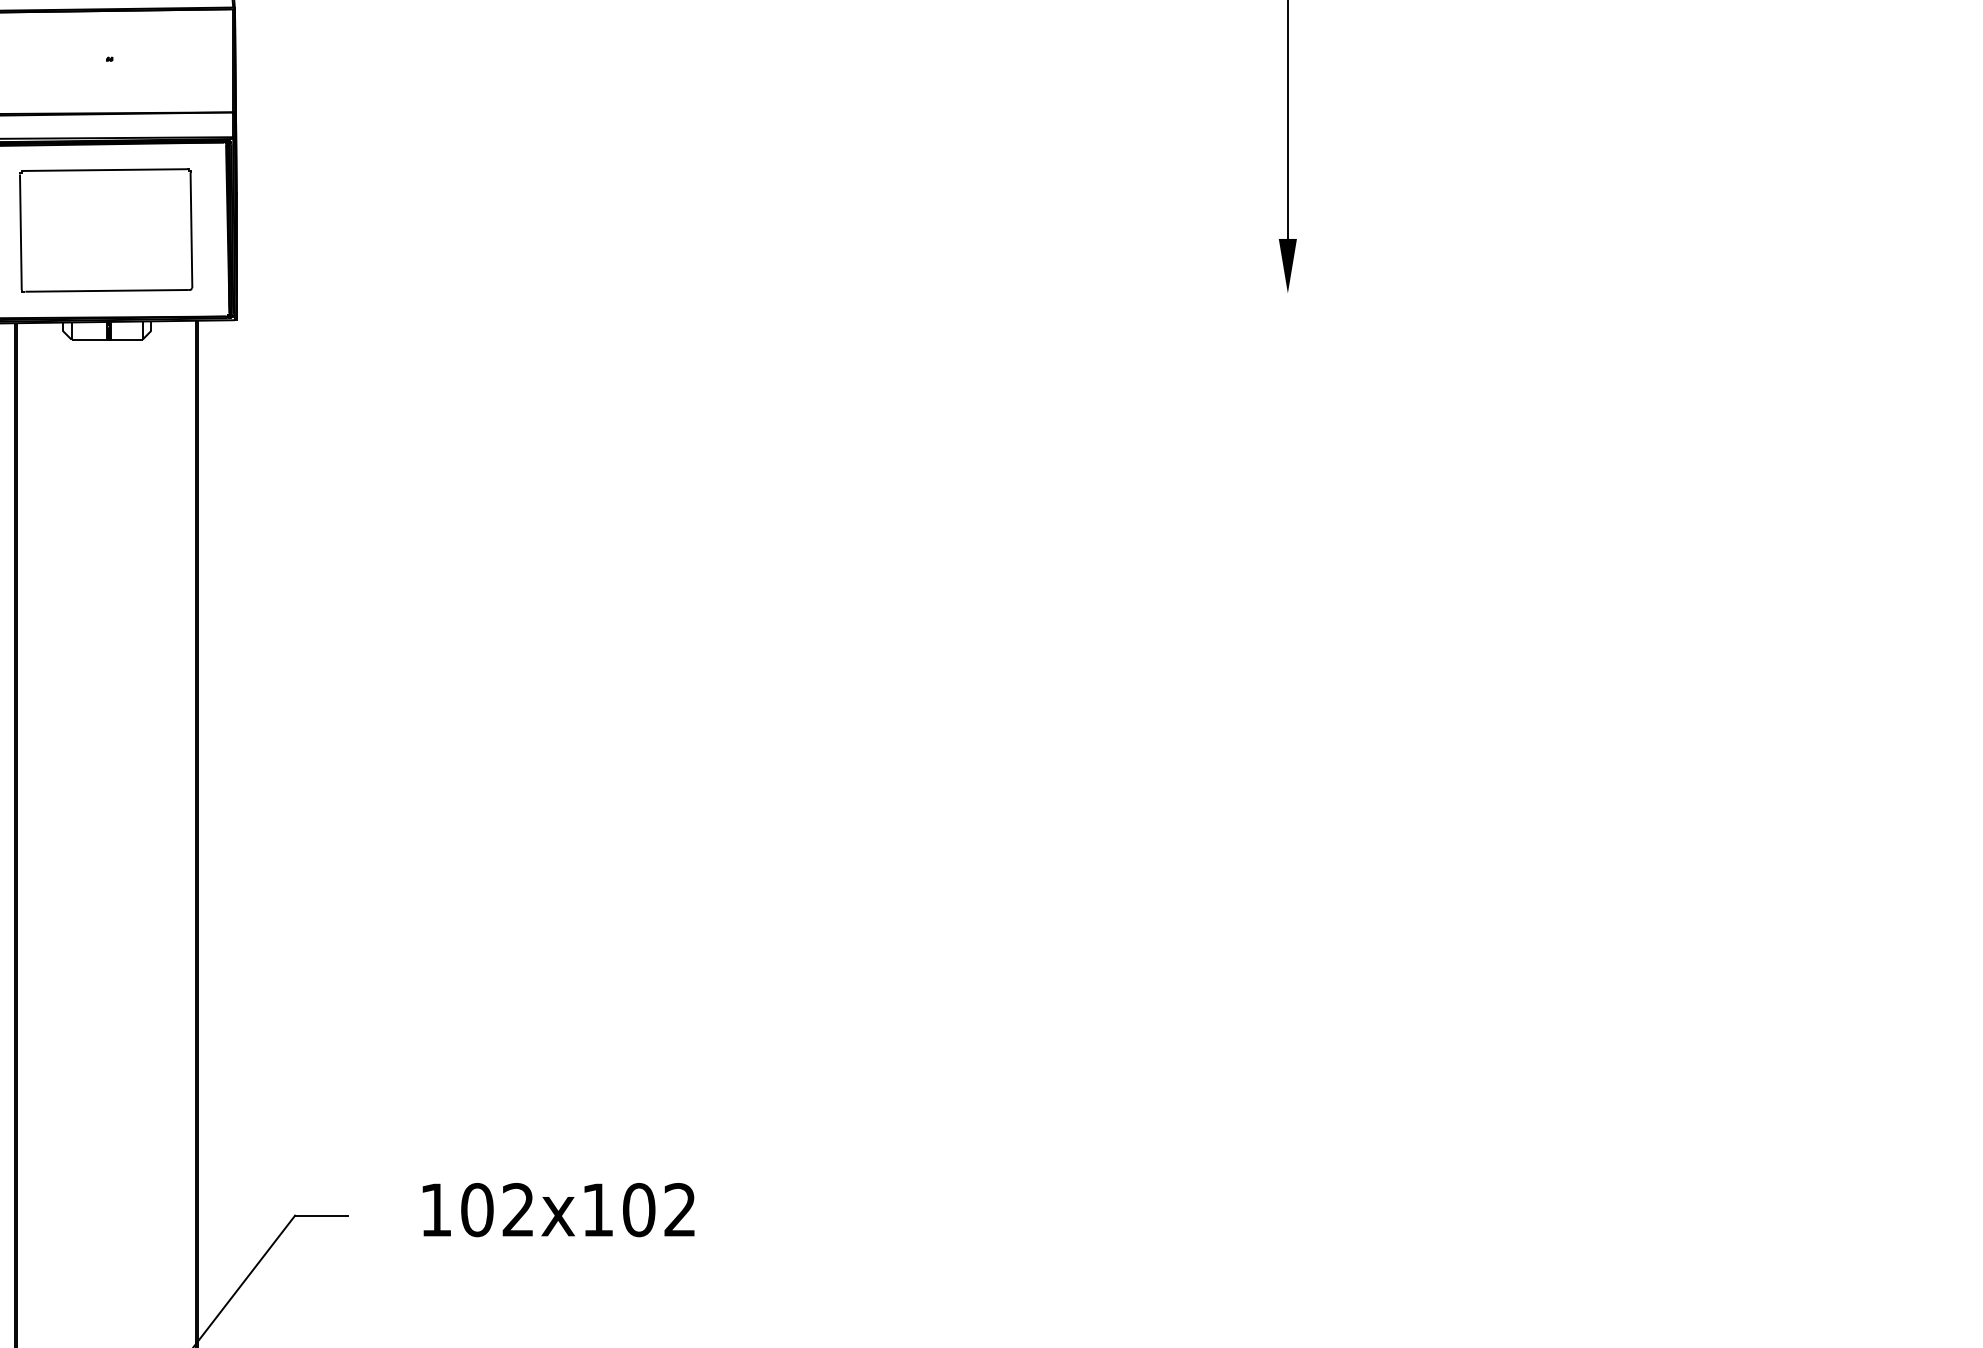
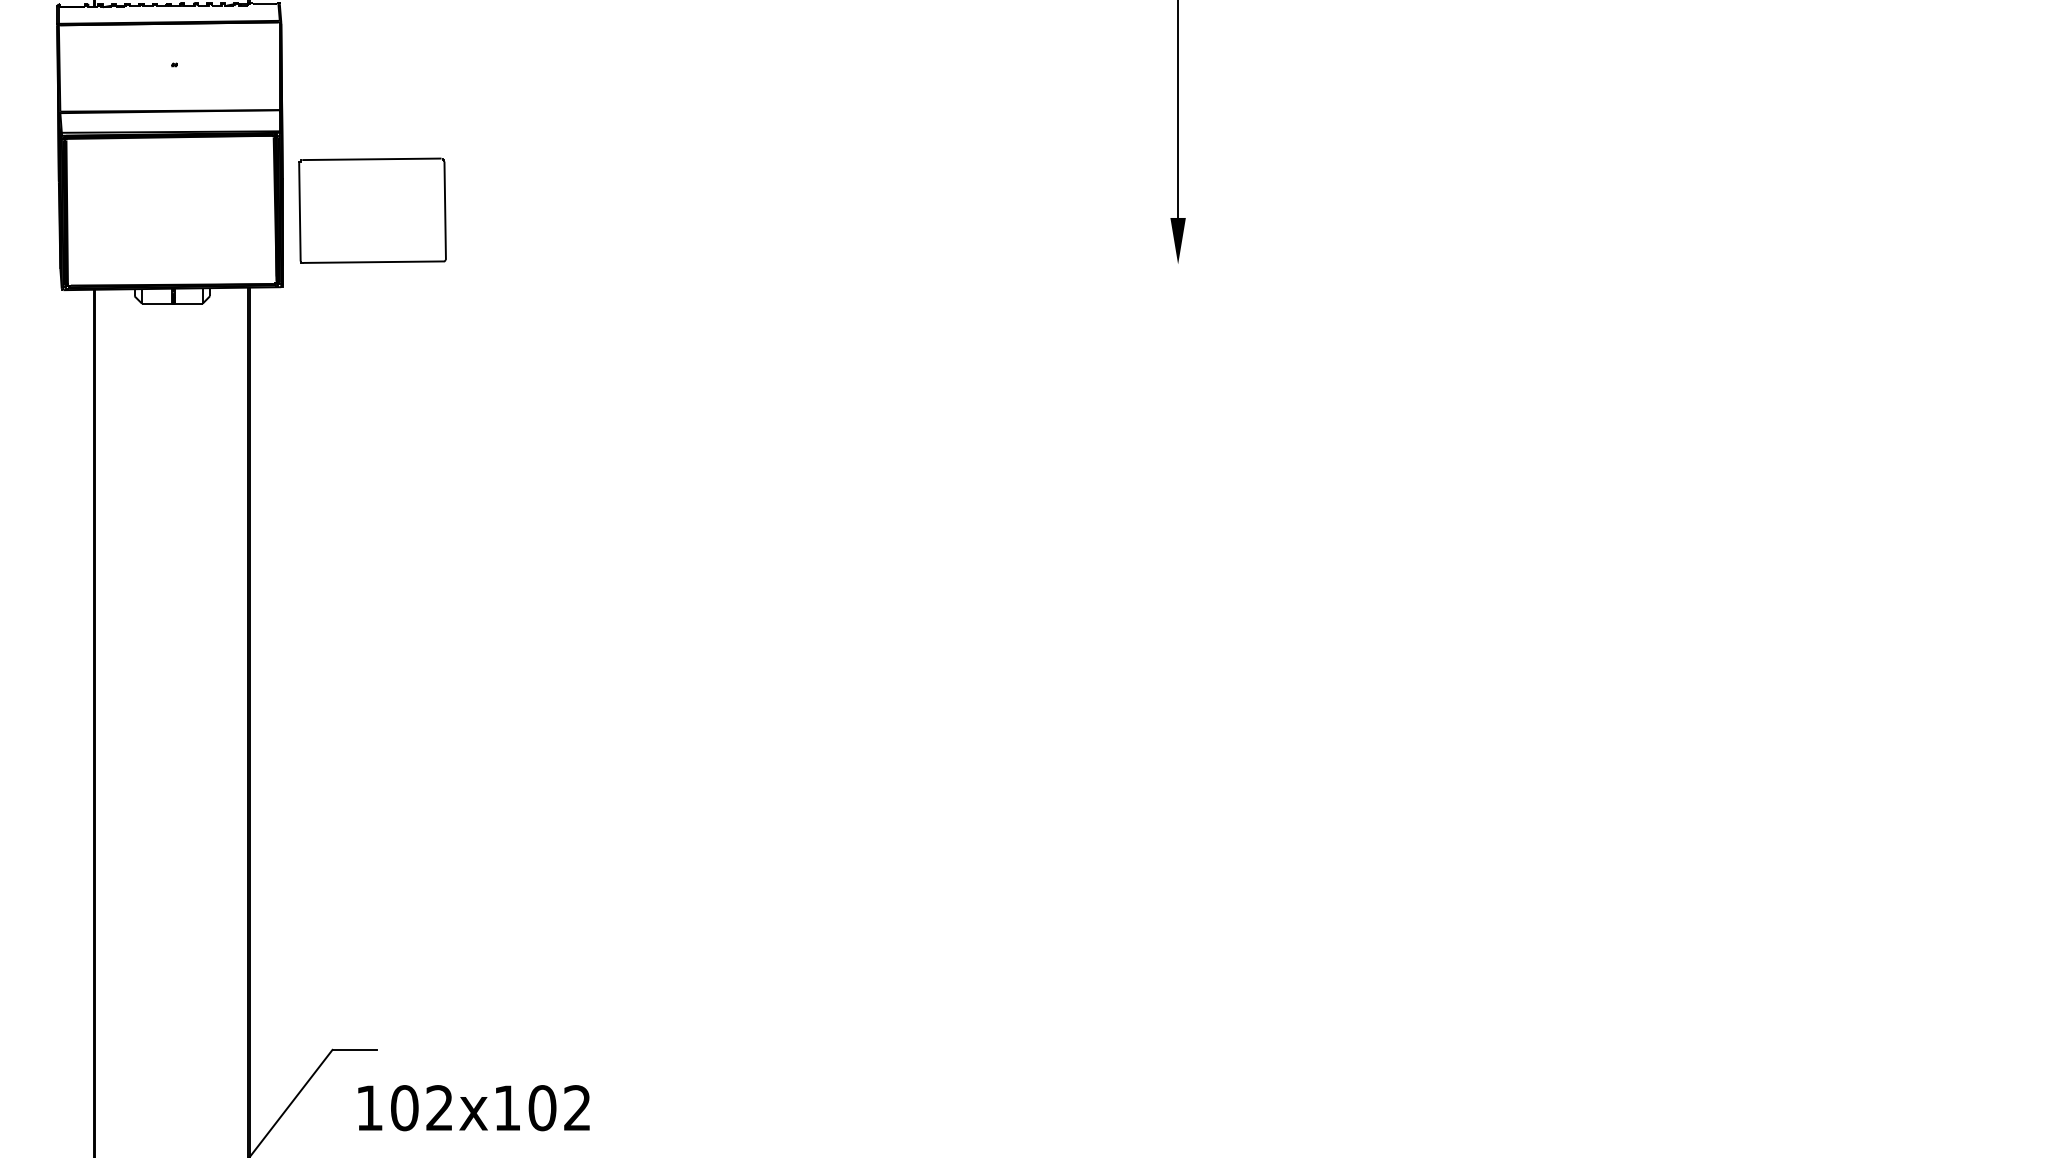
part: (106, 230) -> (372, 210), moved
text: (558, 1210) -> (473, 1108), moved

